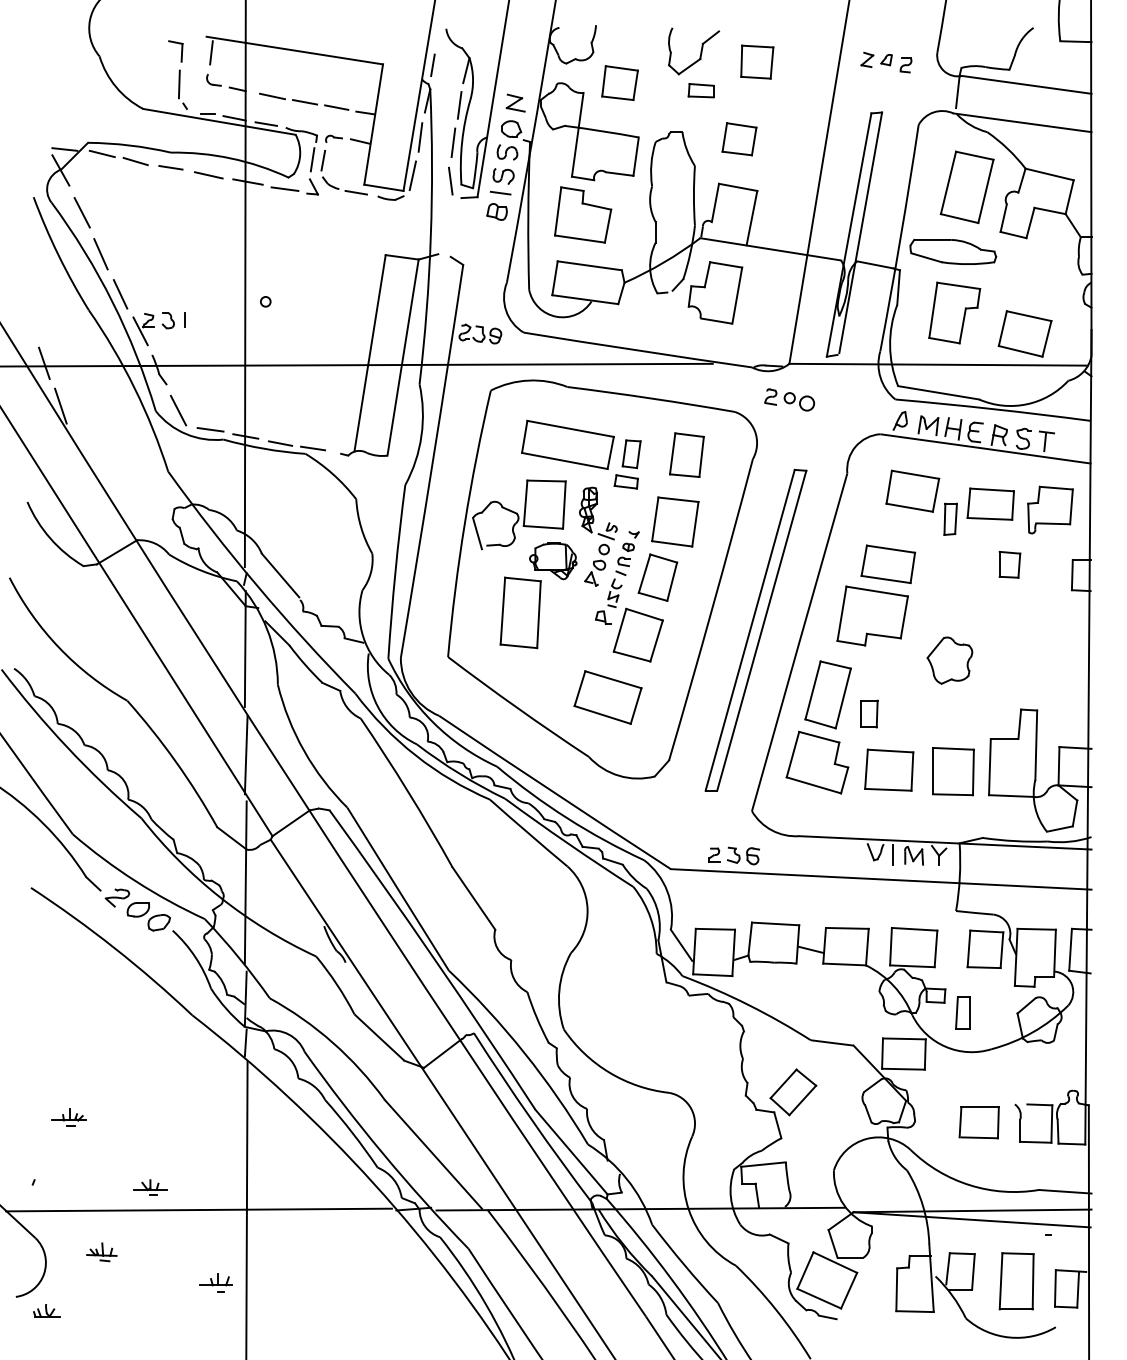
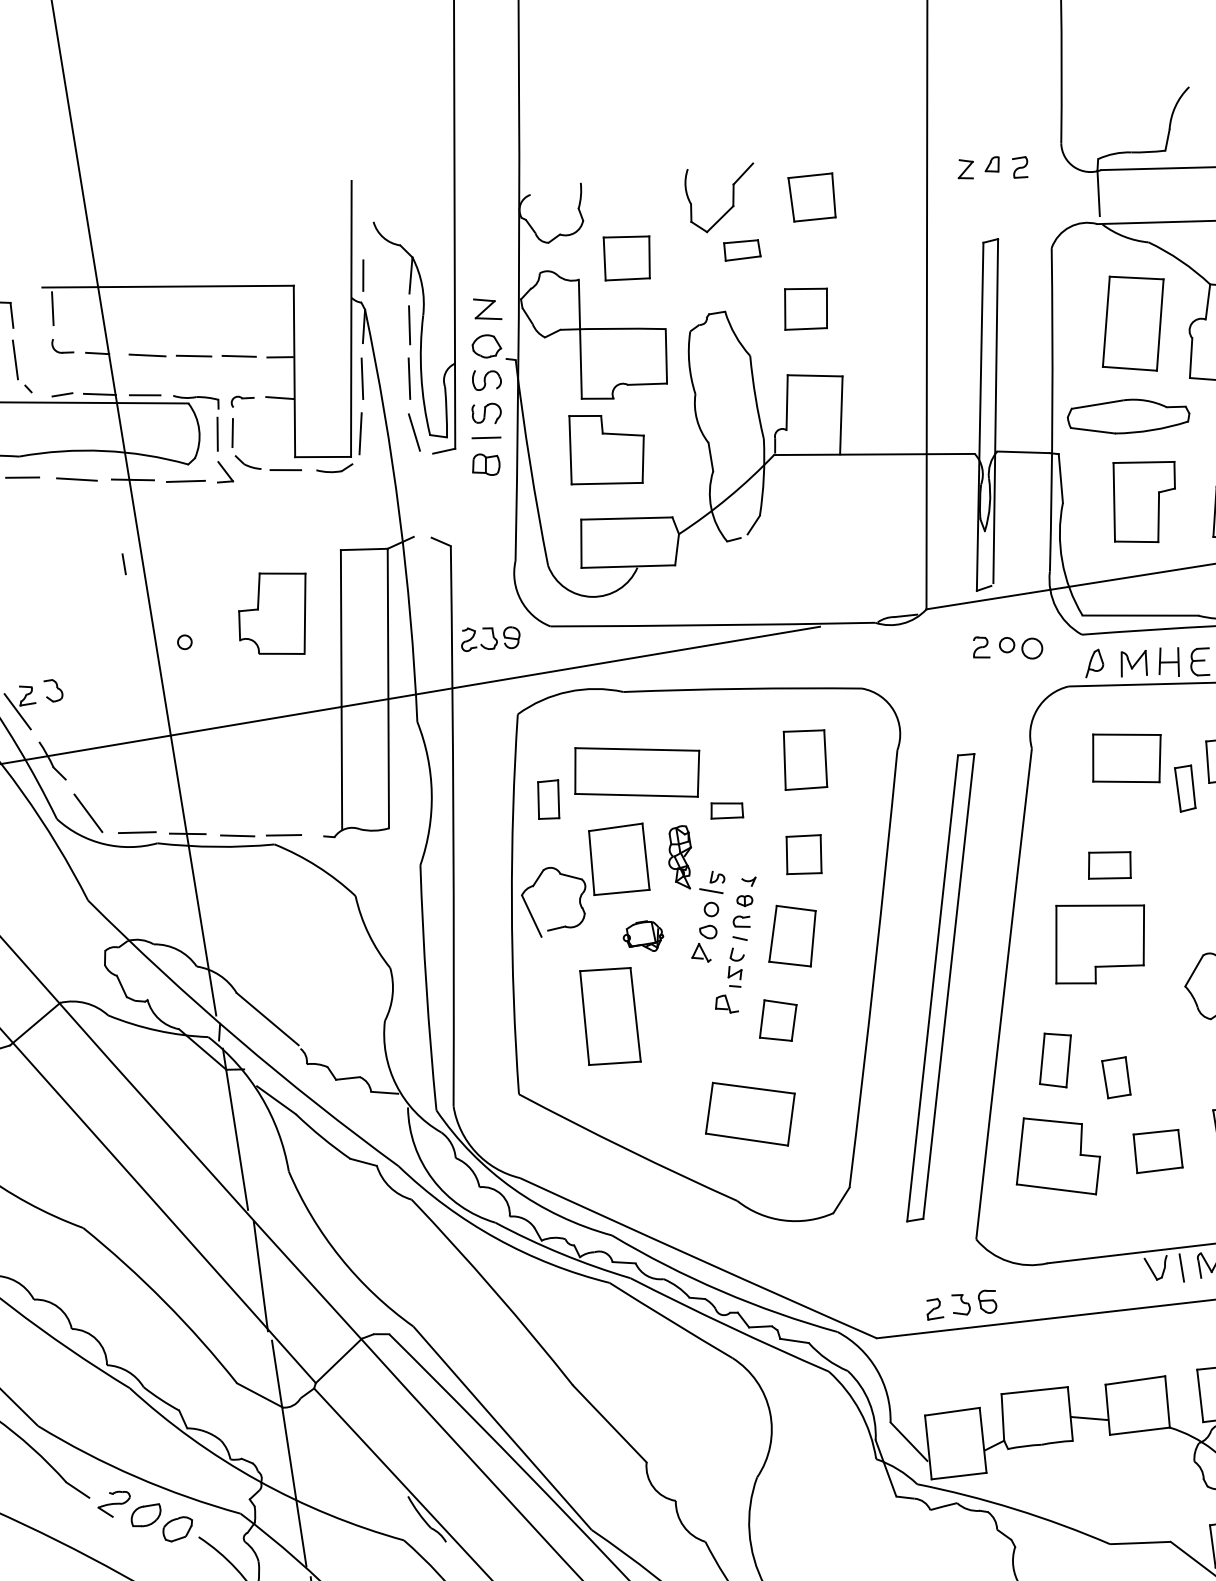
part: (715, 292) -> (274, 614), moved
line: (184, 319) -> (123, 563), moved
part: (789, 399) -> (1006, 647), moved
part: (631, 454) -> (548, 800), moved
part: (675, 521) -> (804, 854), size x0.6
part: (553, 561) -> (643, 937), size x0.6
part: (888, 564) -> (1109, 865), size x0.6
part: (637, 634) -> (777, 1019), size x0.6
part: (827, 694) -> (1054, 1060), size x0.6
part: (889, 769) -> (1157, 1150), size x0.7

